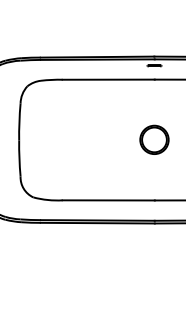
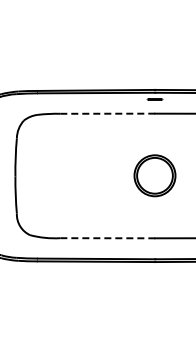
line: (109, 79) -> (108, 113), solid -> dashed
part: (154, 139) -> (154, 175), size x1.4
line: (108, 200) -> (107, 238), solid -> dashed

